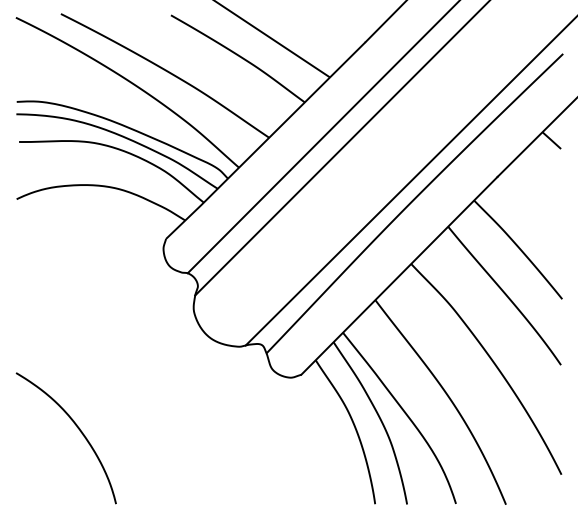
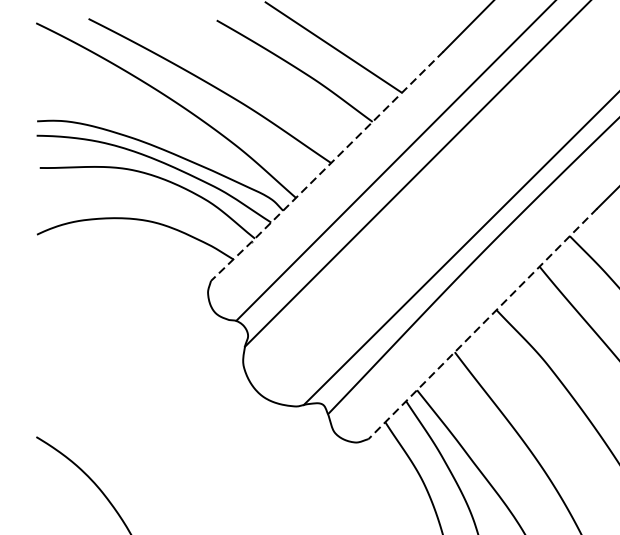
line: (264, 142) -> (325, 168), solid -> dashed
line: (399, 276) -> (482, 324), solid -> dashed

